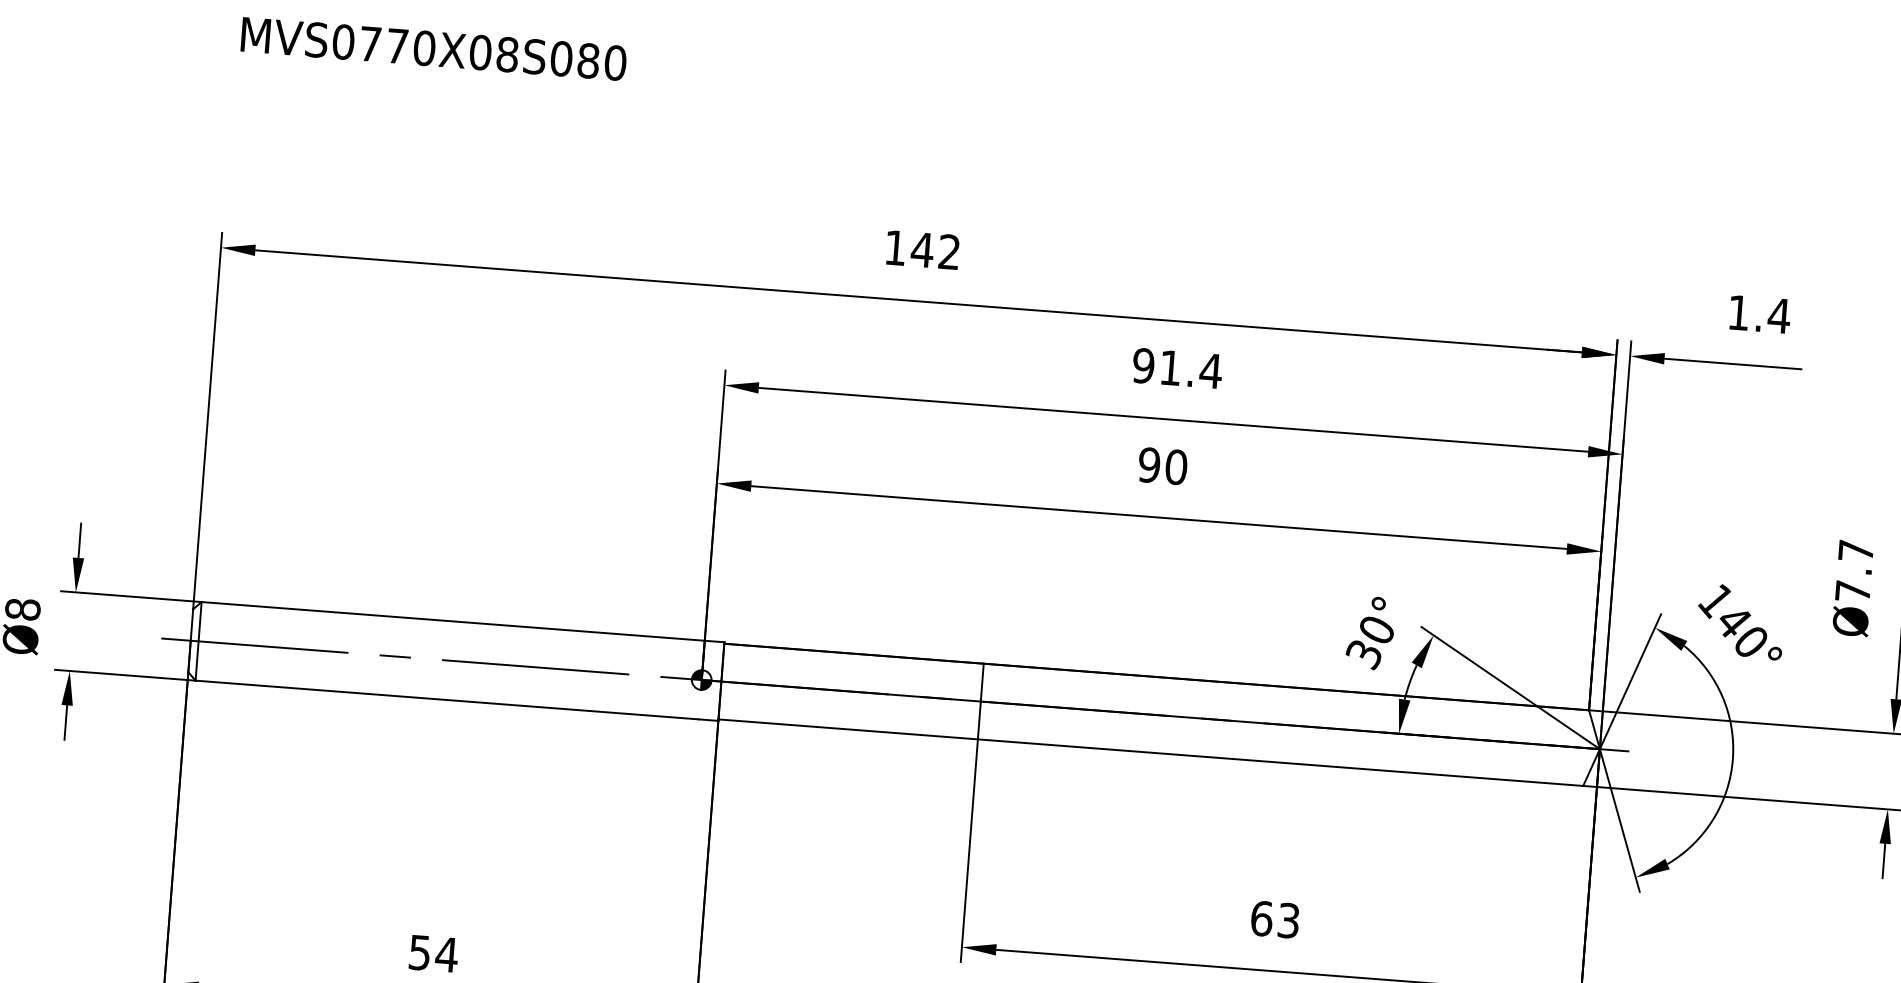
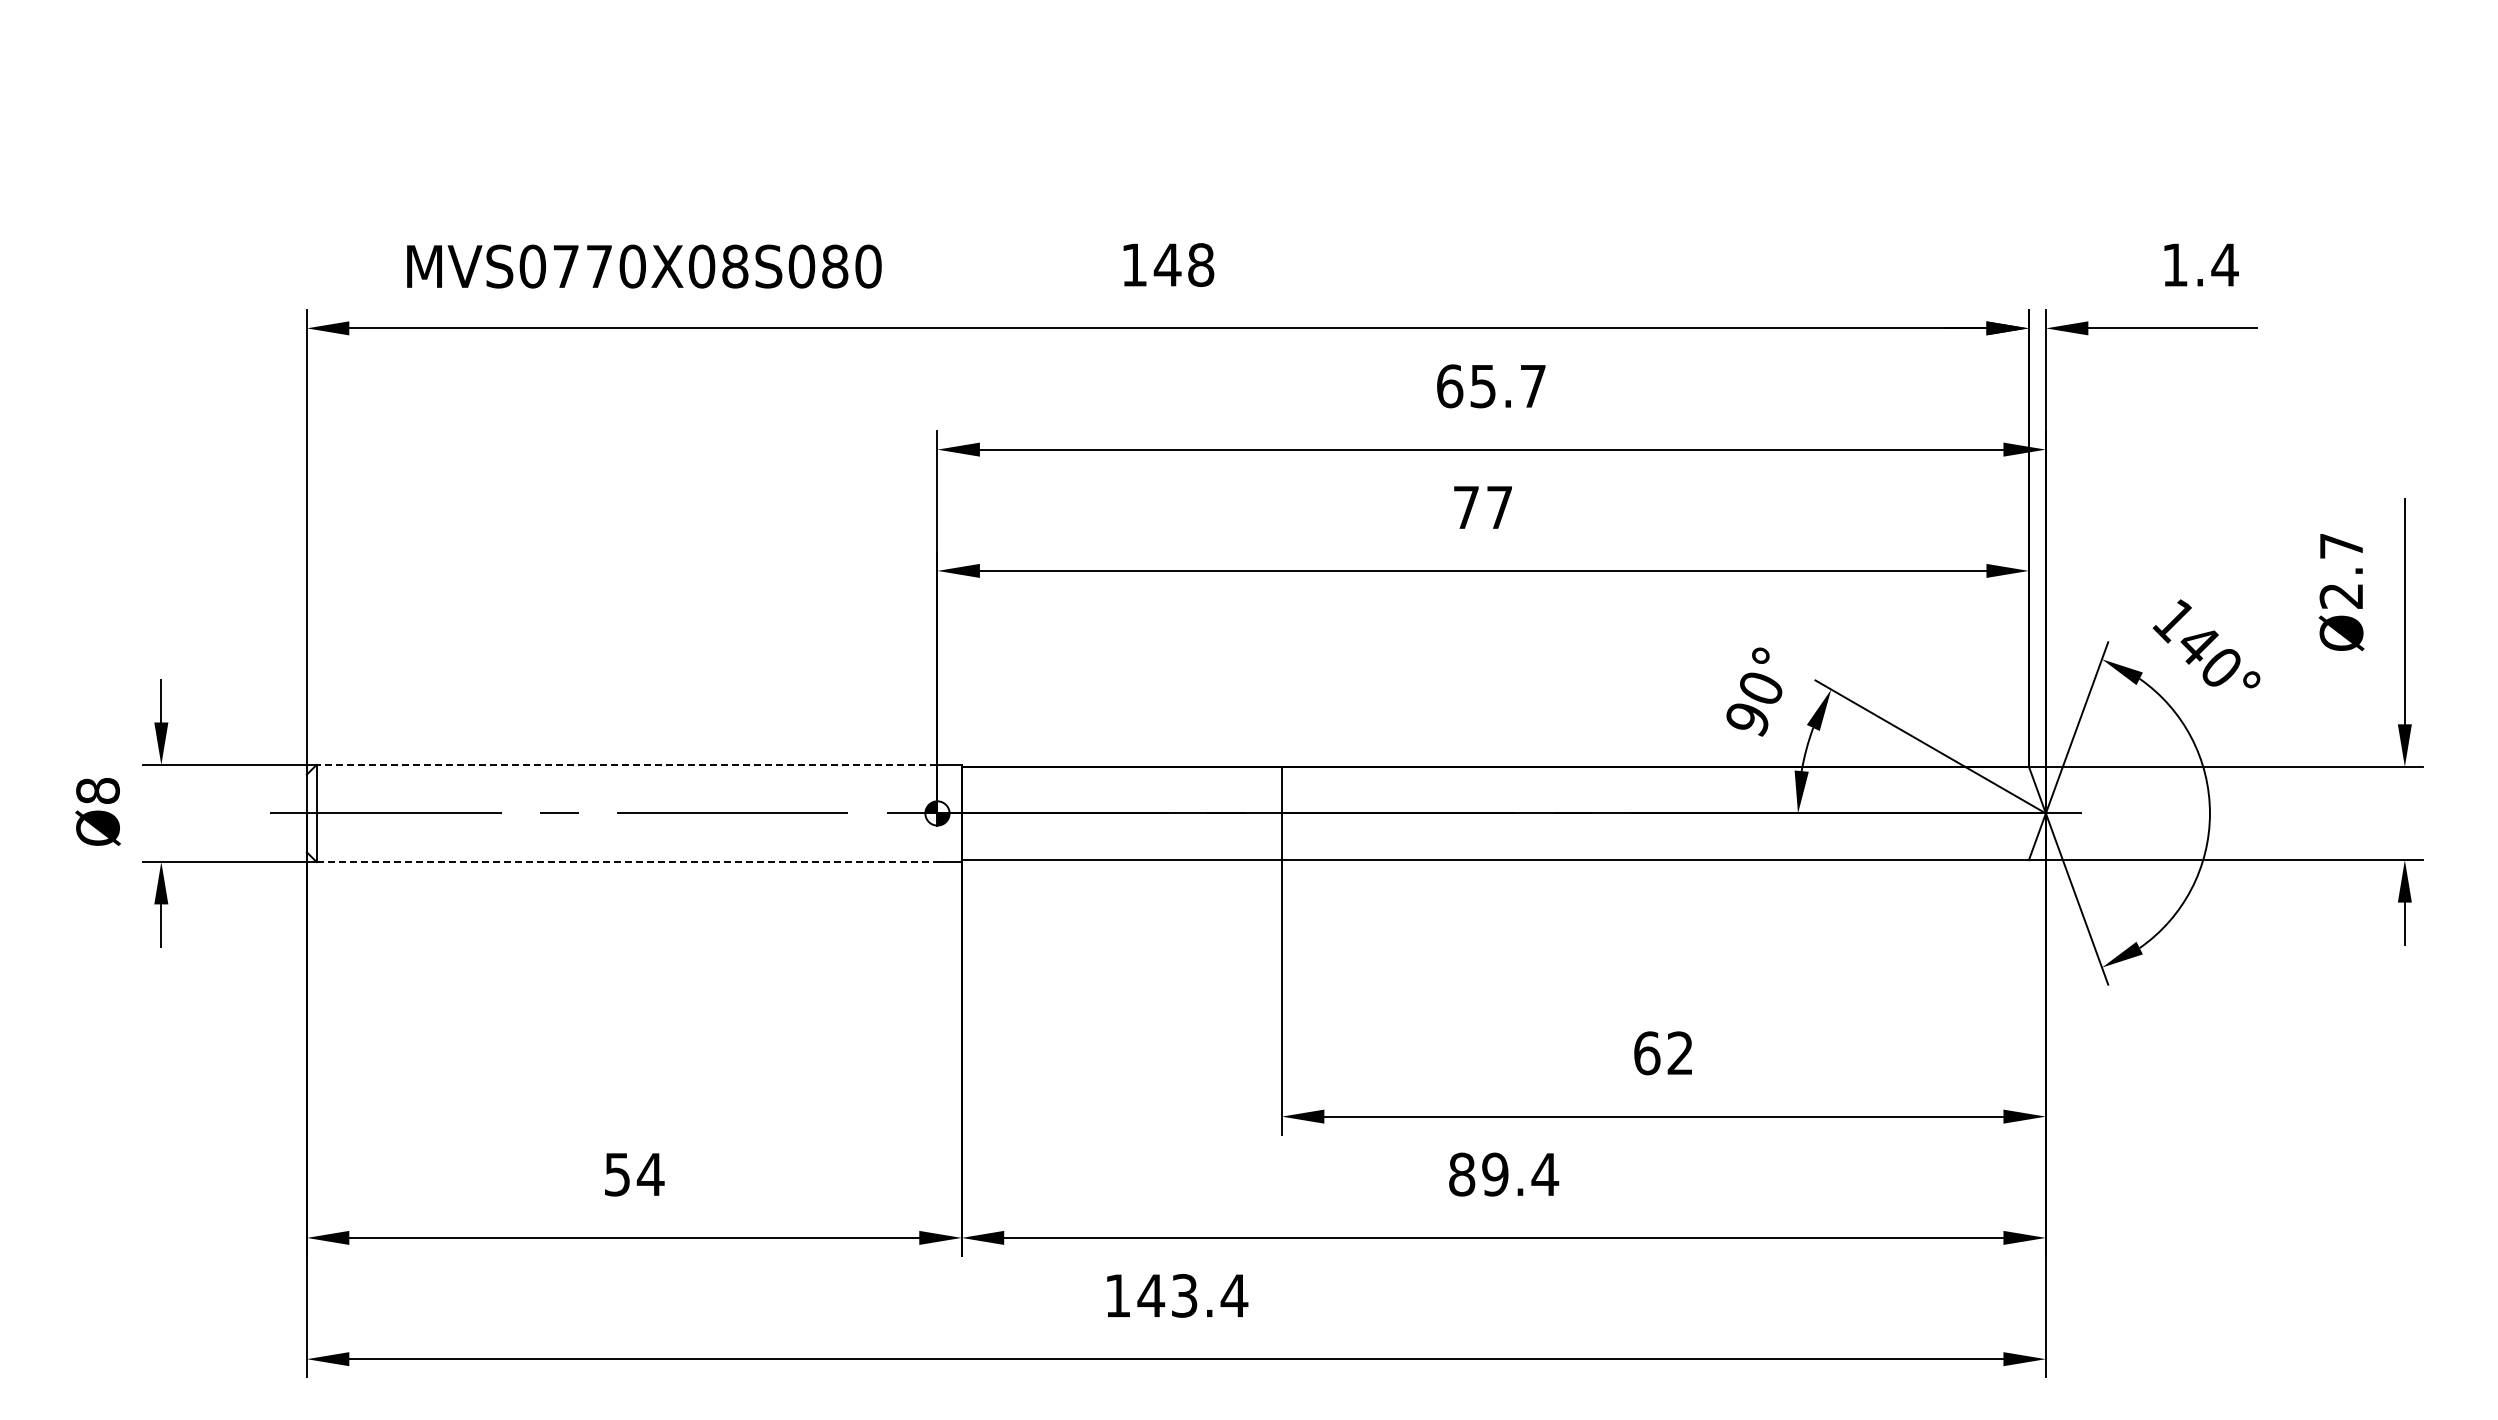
text: (434, 48) -> (644, 266), moved
text: (949, 251) -> (1201, 264), 142 -> 148
text: (1177, 368) -> (1491, 386), 91.4 -> 65.7
text: (1162, 466) -> (1482, 507), 90 -> 77
text: (1852, 591) -> (2340, 596), Ø7.7 -> Ø2.7
line: (452, 621) -> (626, 764), solid -> dashed
text: (1363, 655) -> (1746, 720), 30° -> 90°
line: (447, 699) -> (627, 861), solid -> dashed
text: (1288, 920) -> (1679, 1053), 63 -> 62

